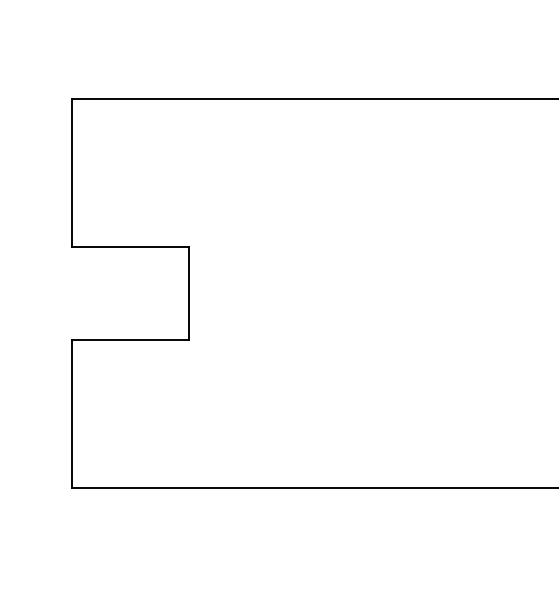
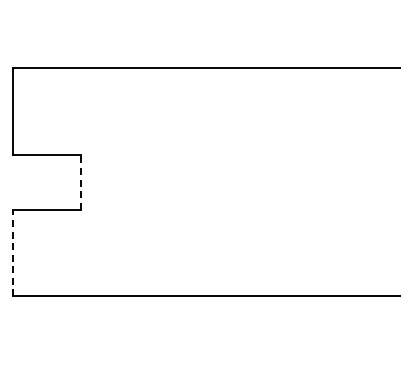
line: (189, 292) -> (81, 181), solid -> dashed
line: (71, 413) -> (12, 252), solid -> dashed

